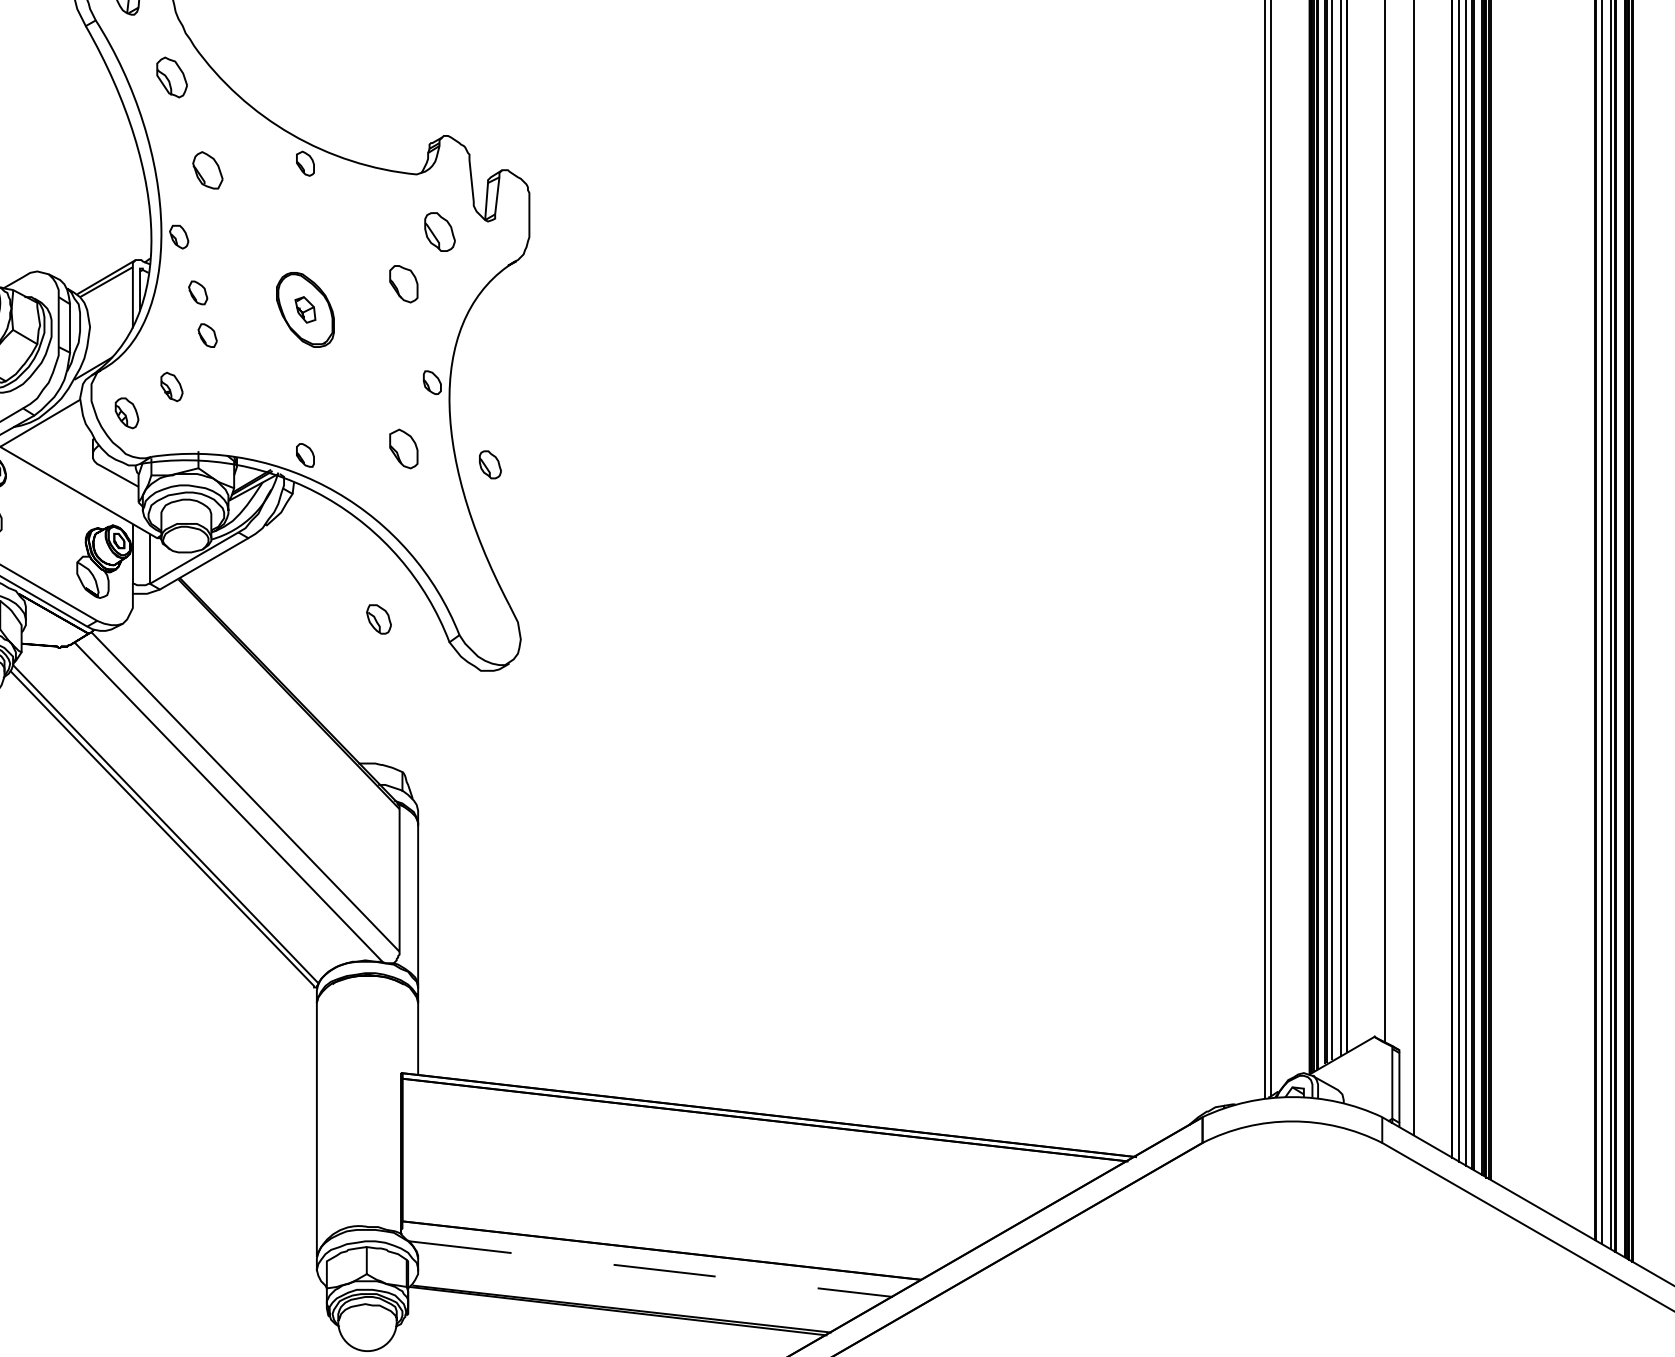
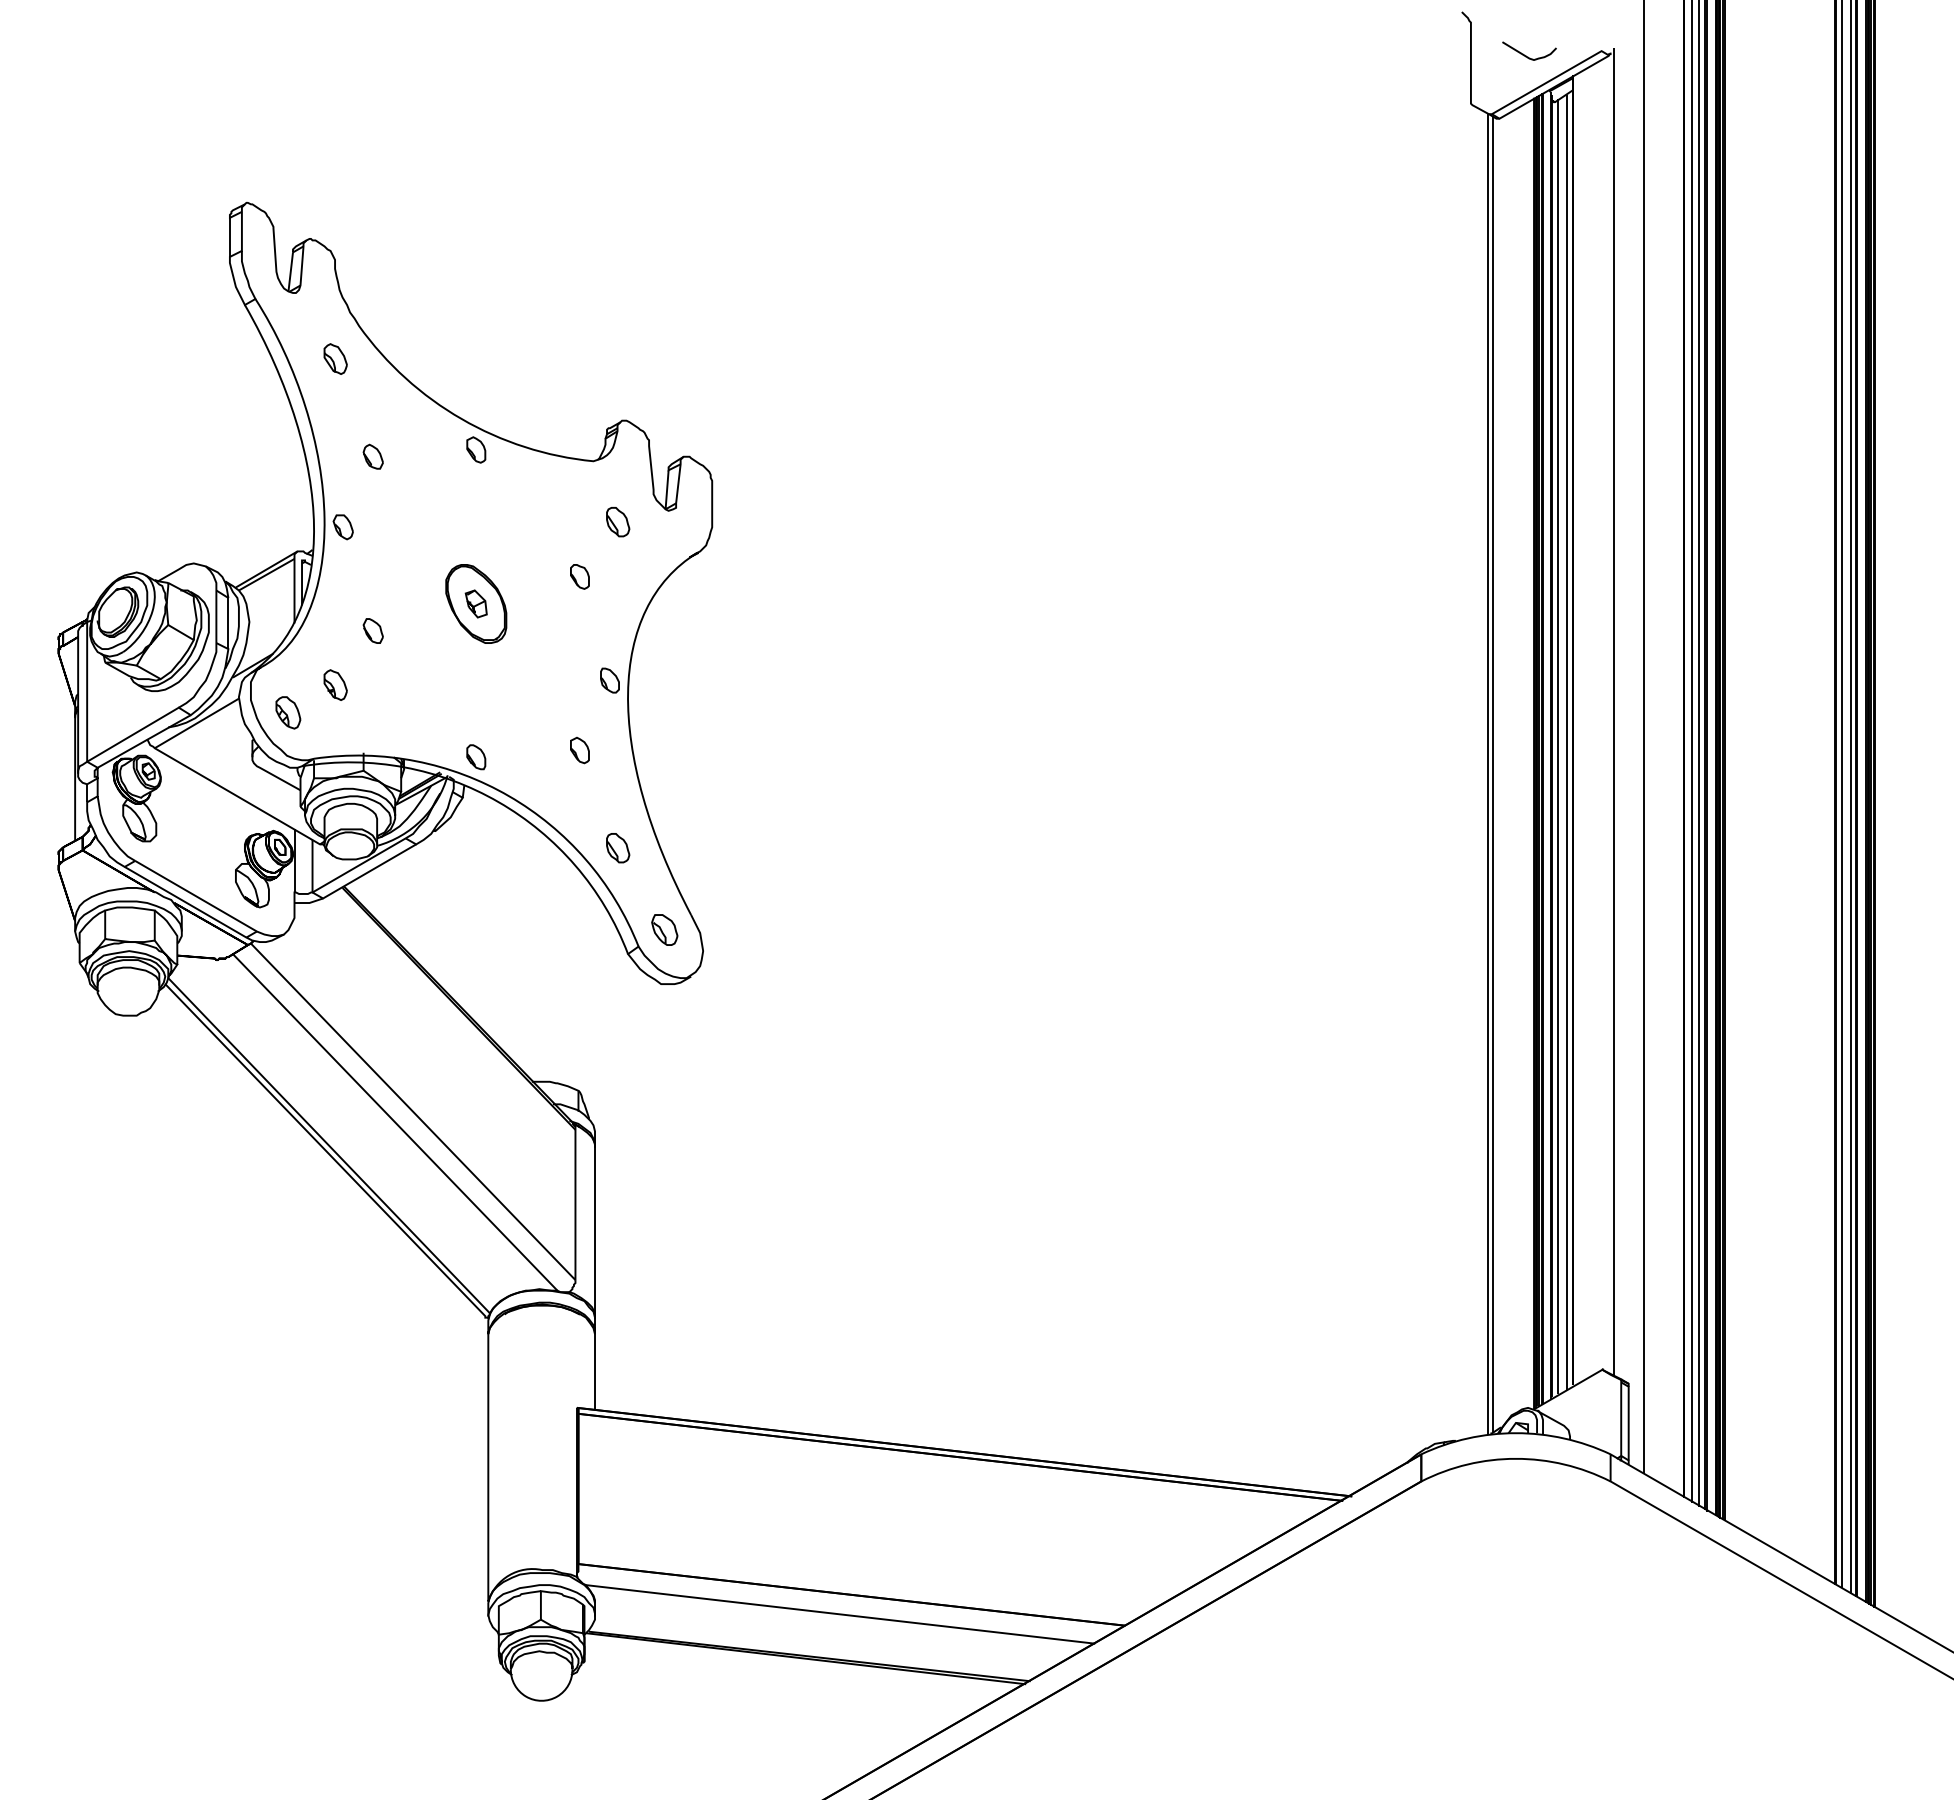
part: (171, 76) -> (335, 358), size x0.71
part: (206, 169) -> (372, 456), size x0.62
part: (440, 232) -> (618, 522), size x0.71
part: (403, 283) -> (579, 576), size x0.62
part: (197, 292) -> (362, 585), removed
part: (403, 449) -> (579, 750), size x0.62
part: (490, 465) -> (618, 848), moved
part: (378, 618) -> (664, 929), moved
line: (652, 1269) -> (841, 1614), dashed -> solid

